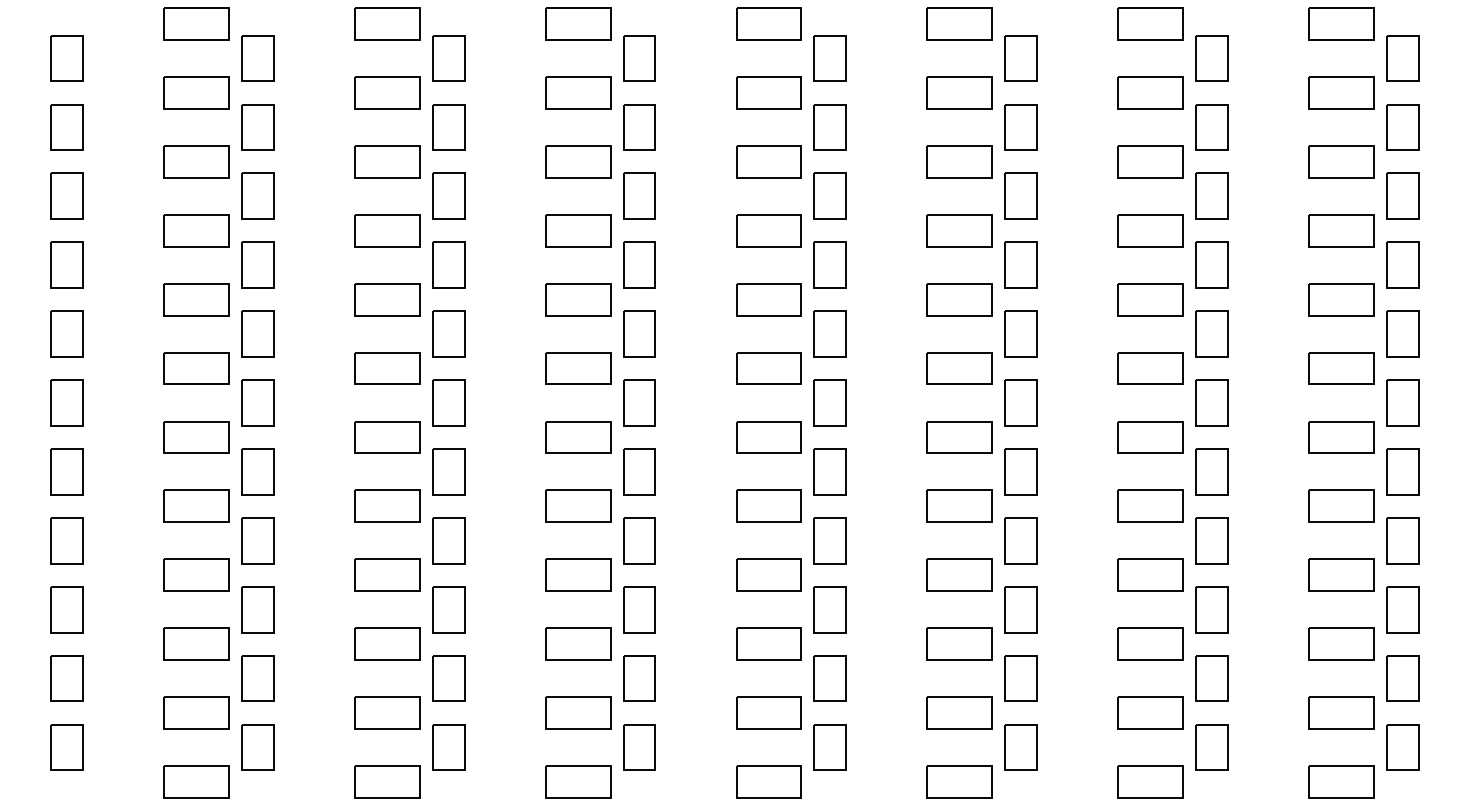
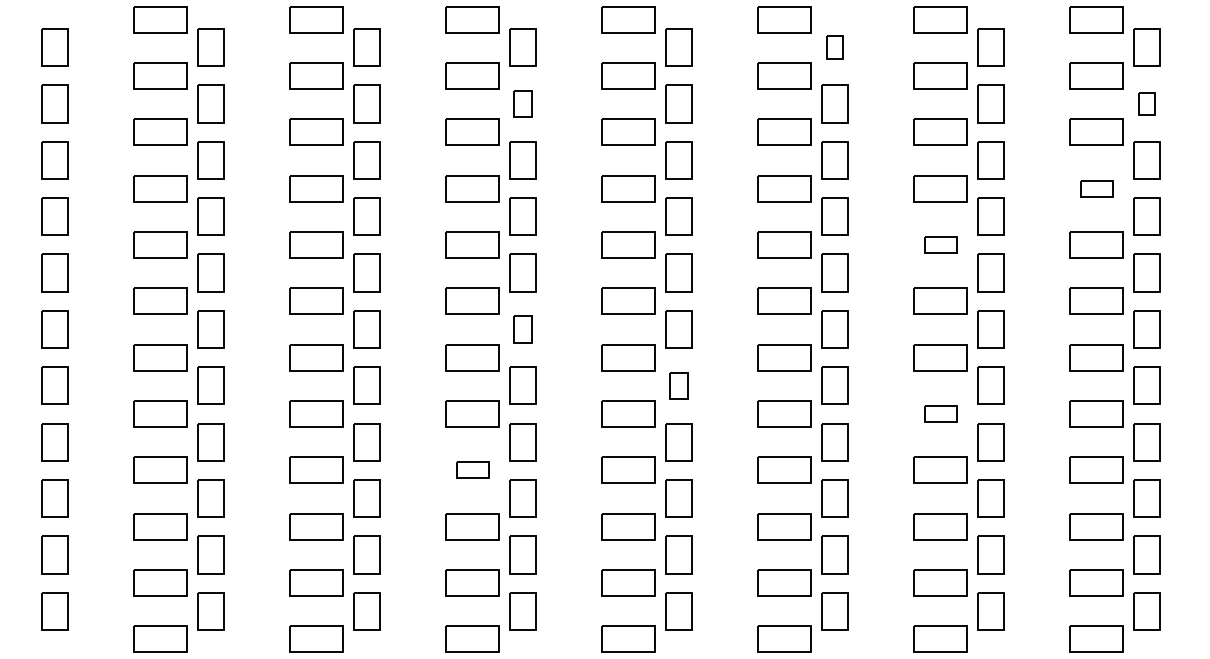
part: (1020, 58) -> (834, 47), size x0.6
part: (639, 126) -> (522, 103), size x0.7
part: (1402, 126) -> (1146, 103), size x0.6
part: (1341, 230) -> (1096, 188), size x0.6
part: (1150, 299) -> (940, 244), size x0.6
part: (639, 403) -> (522, 329), size x0.7
part: (829, 471) -> (678, 385), size x0.7
part: (1150, 505) -> (940, 413), size x0.6
part: (577, 574) -> (472, 469), size x0.6

